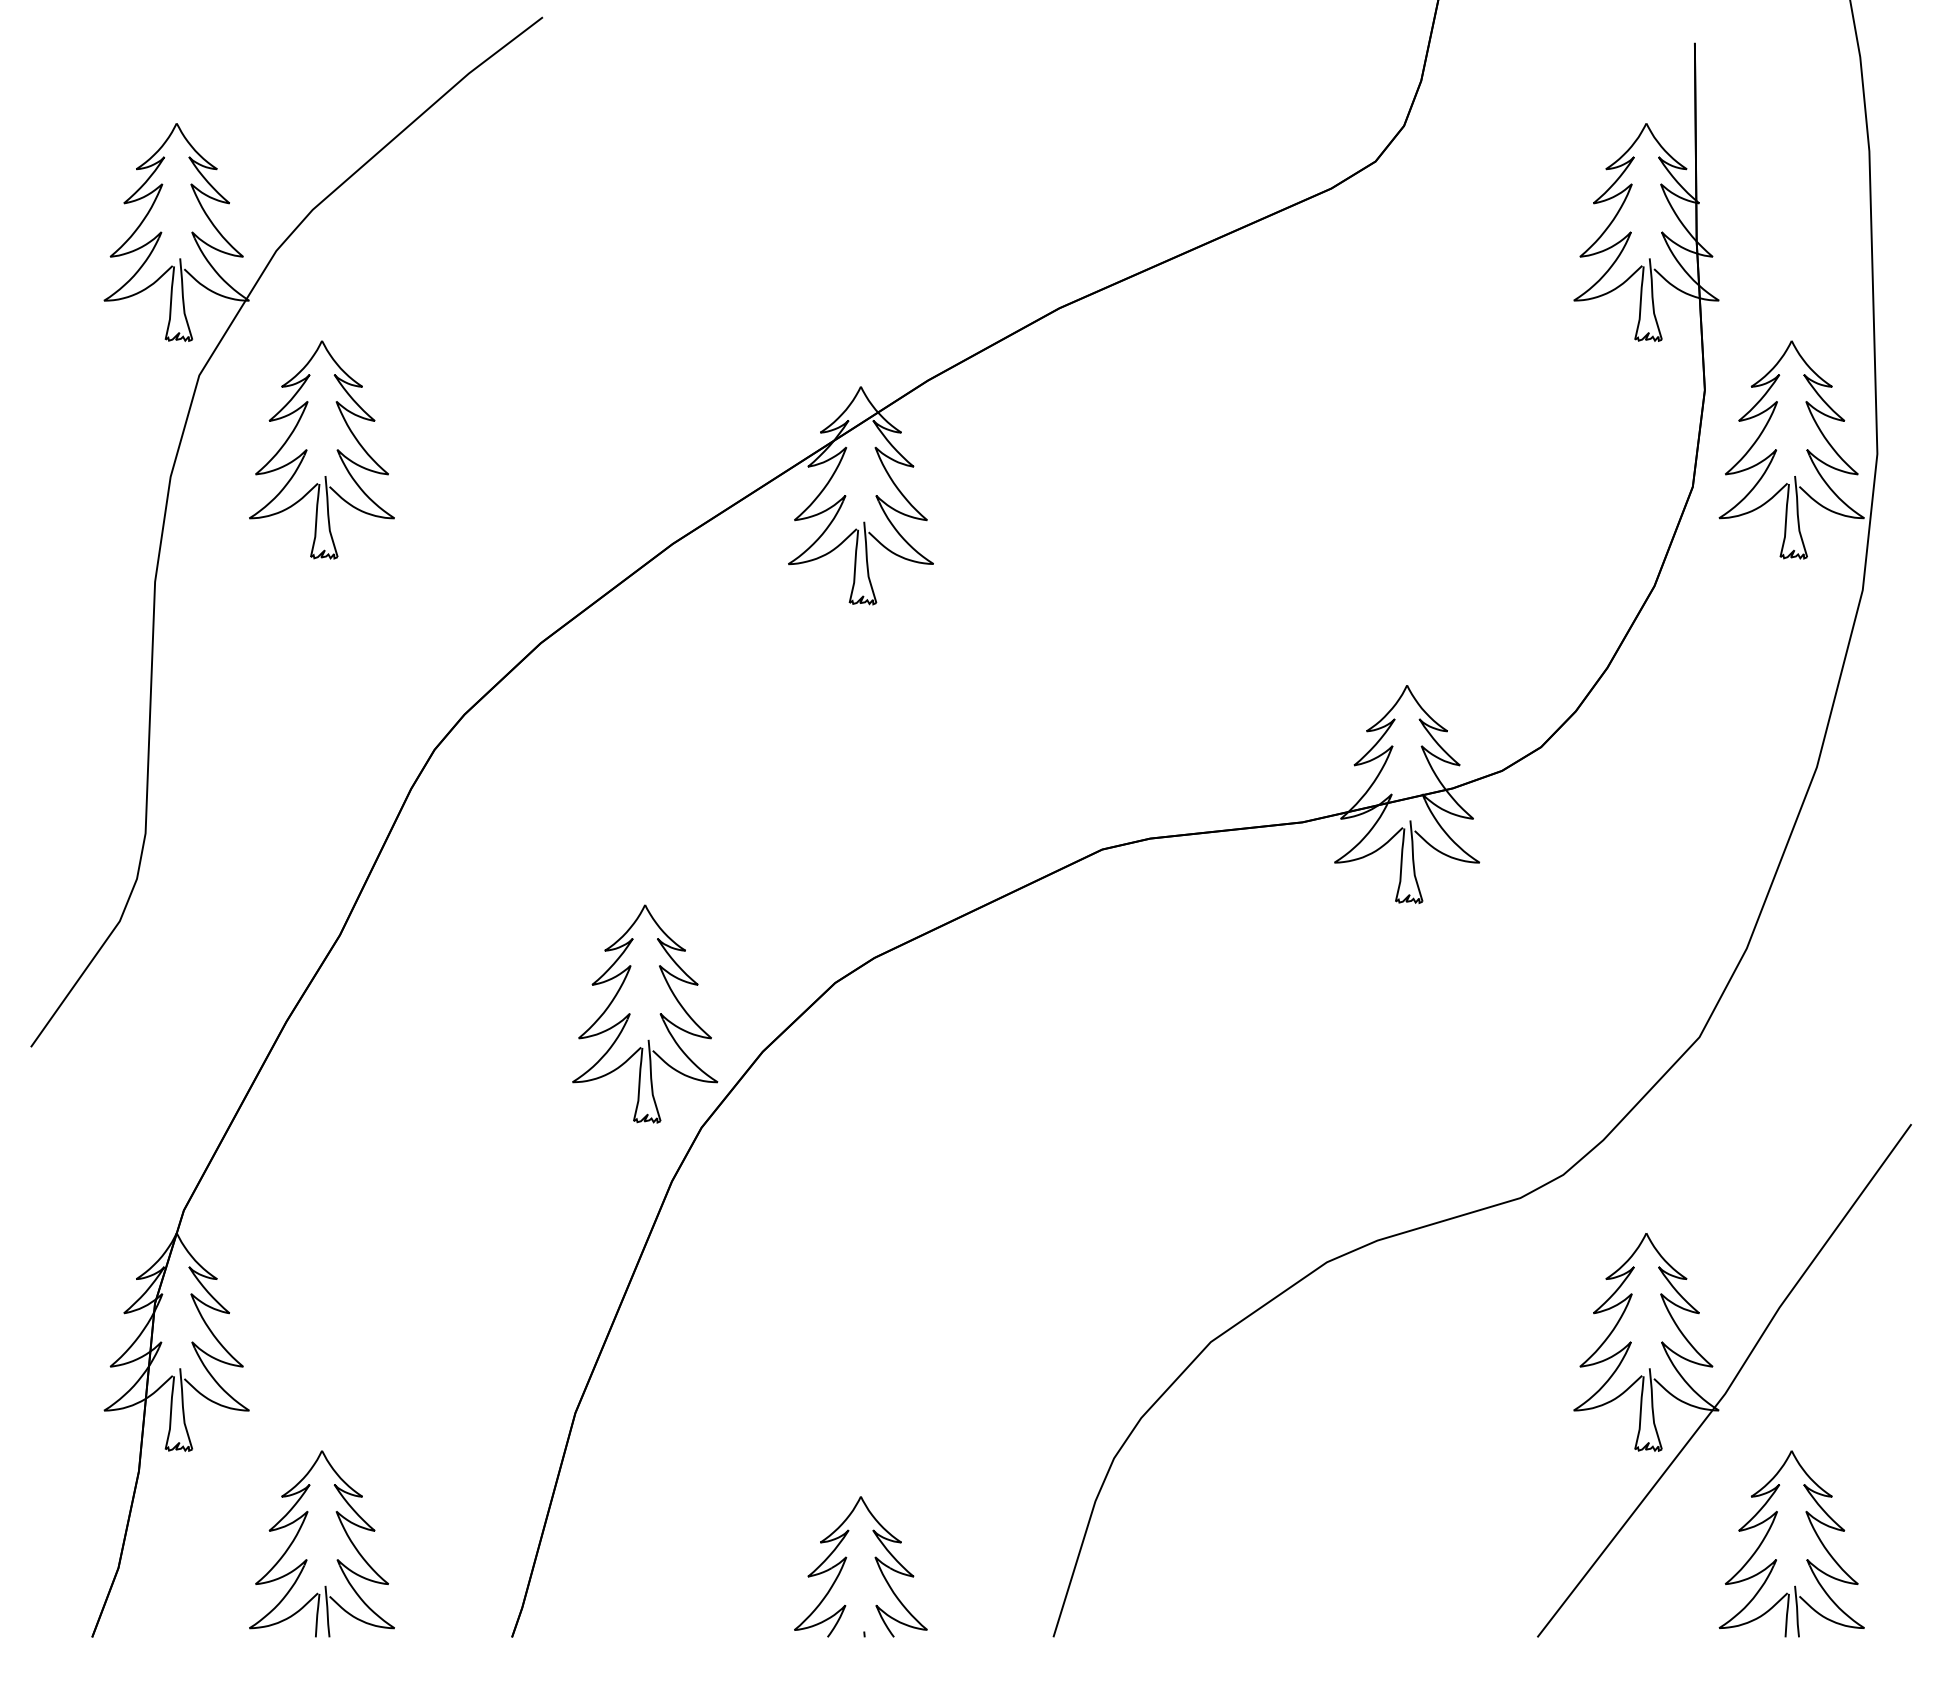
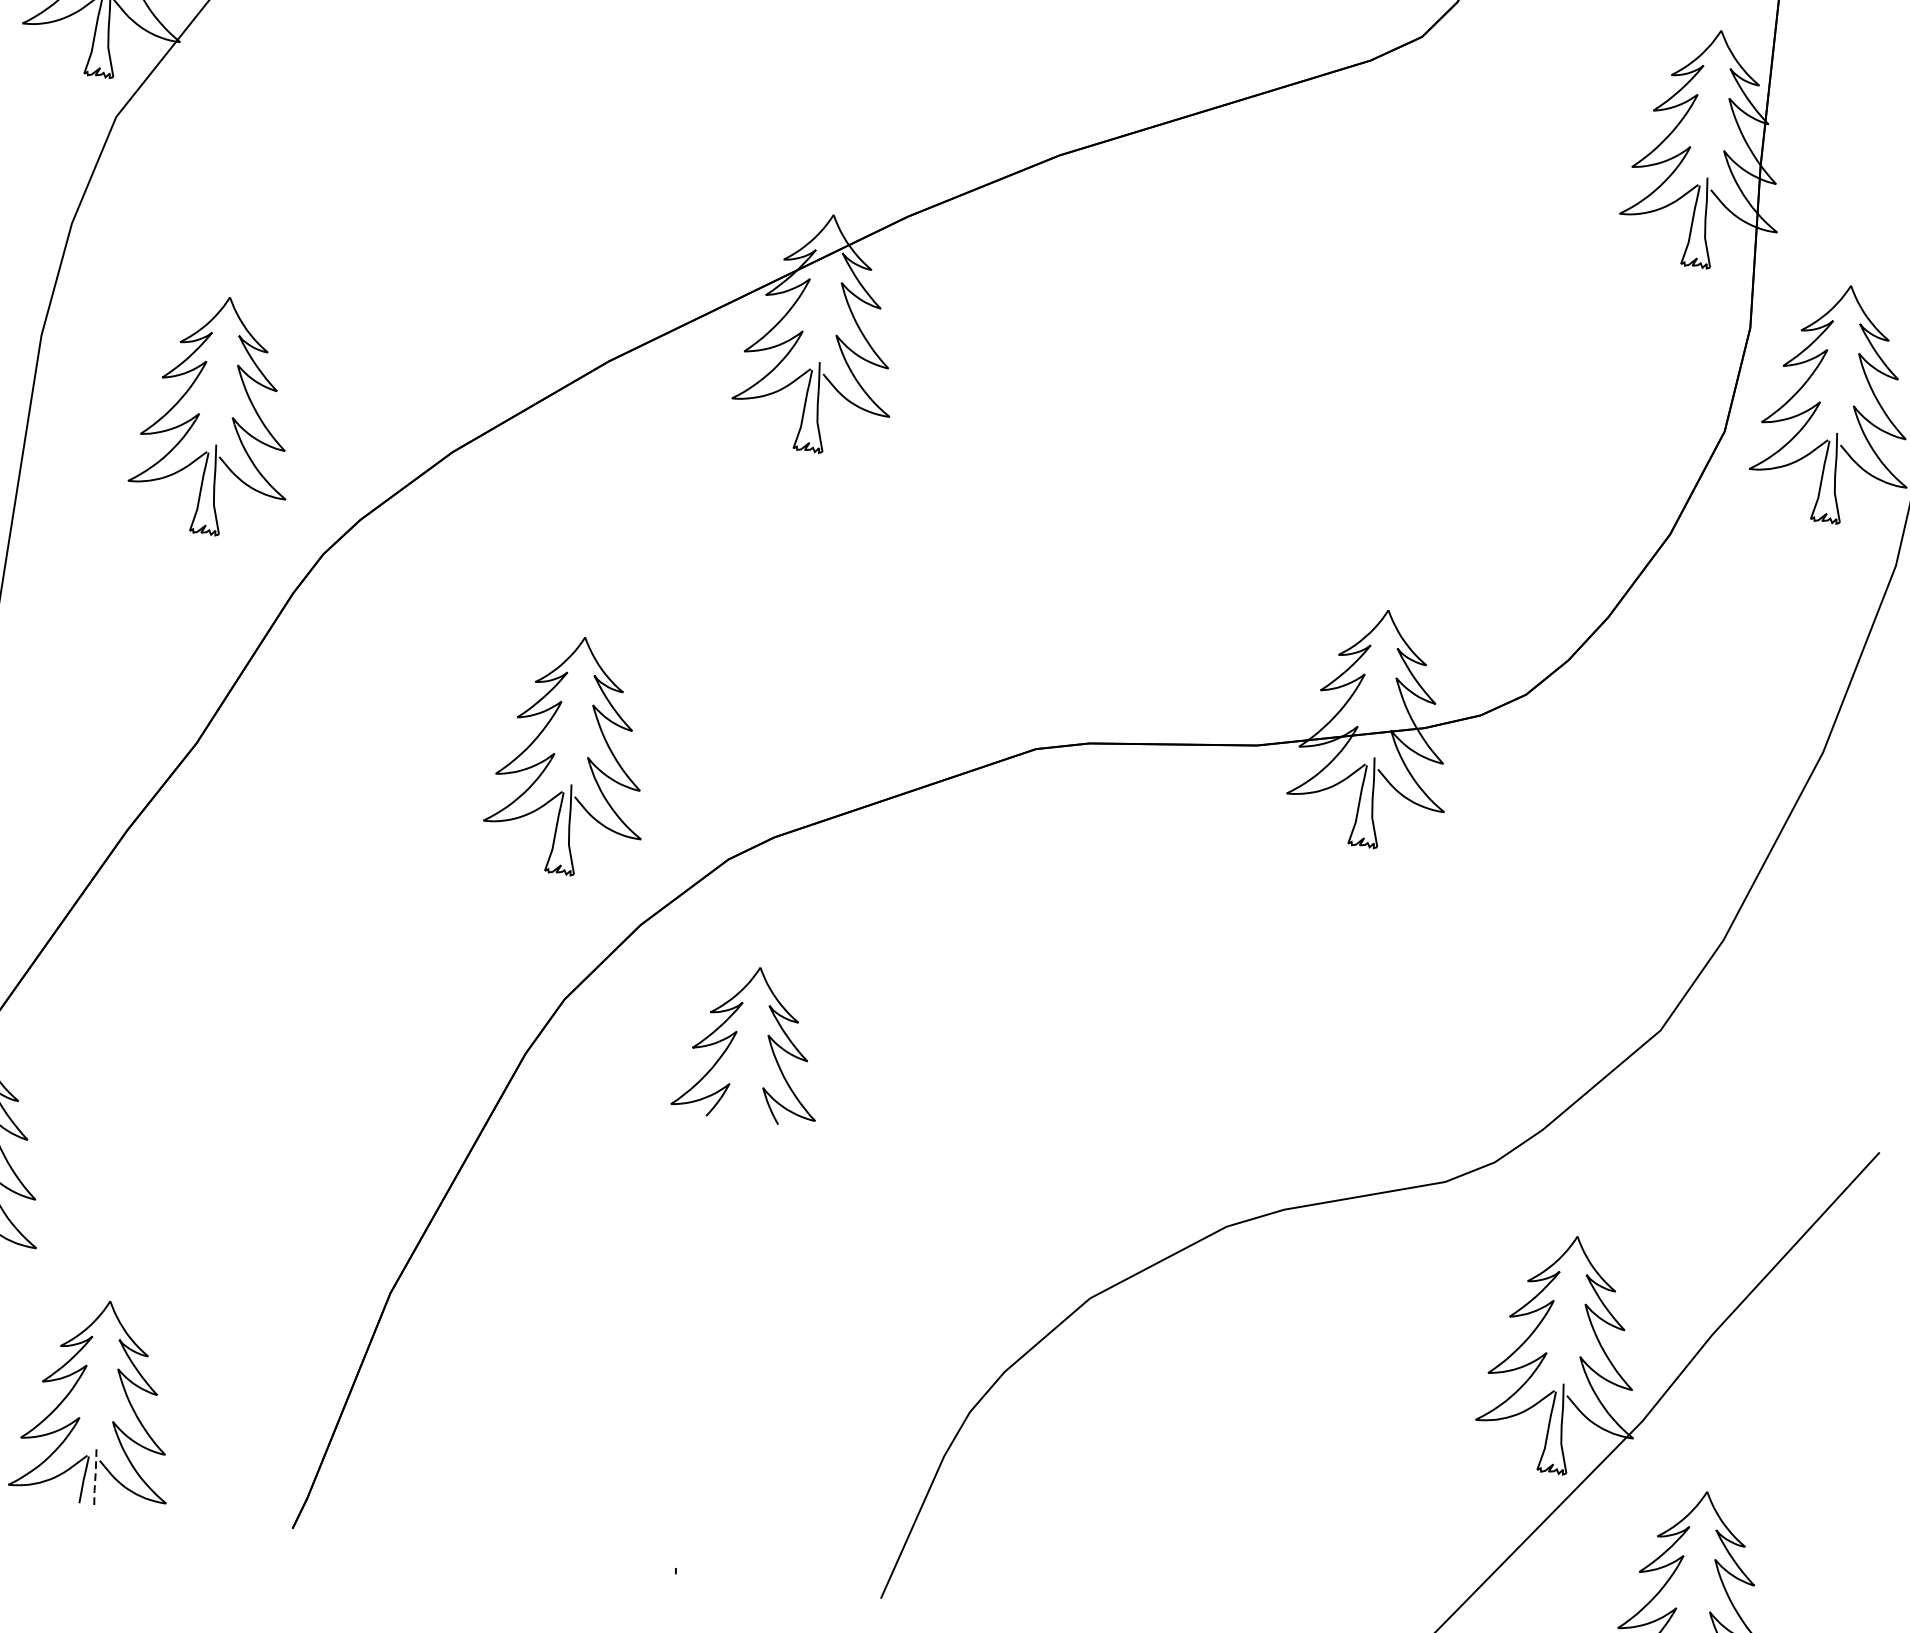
part: (307, 449) -> (200, 413), moved
part: (659, 1014) -> (586, 758), moved
part: (846, 1560) -> (736, 1035), moved
line: (327, 1611) -> (95, 1476), solid -> dashed

